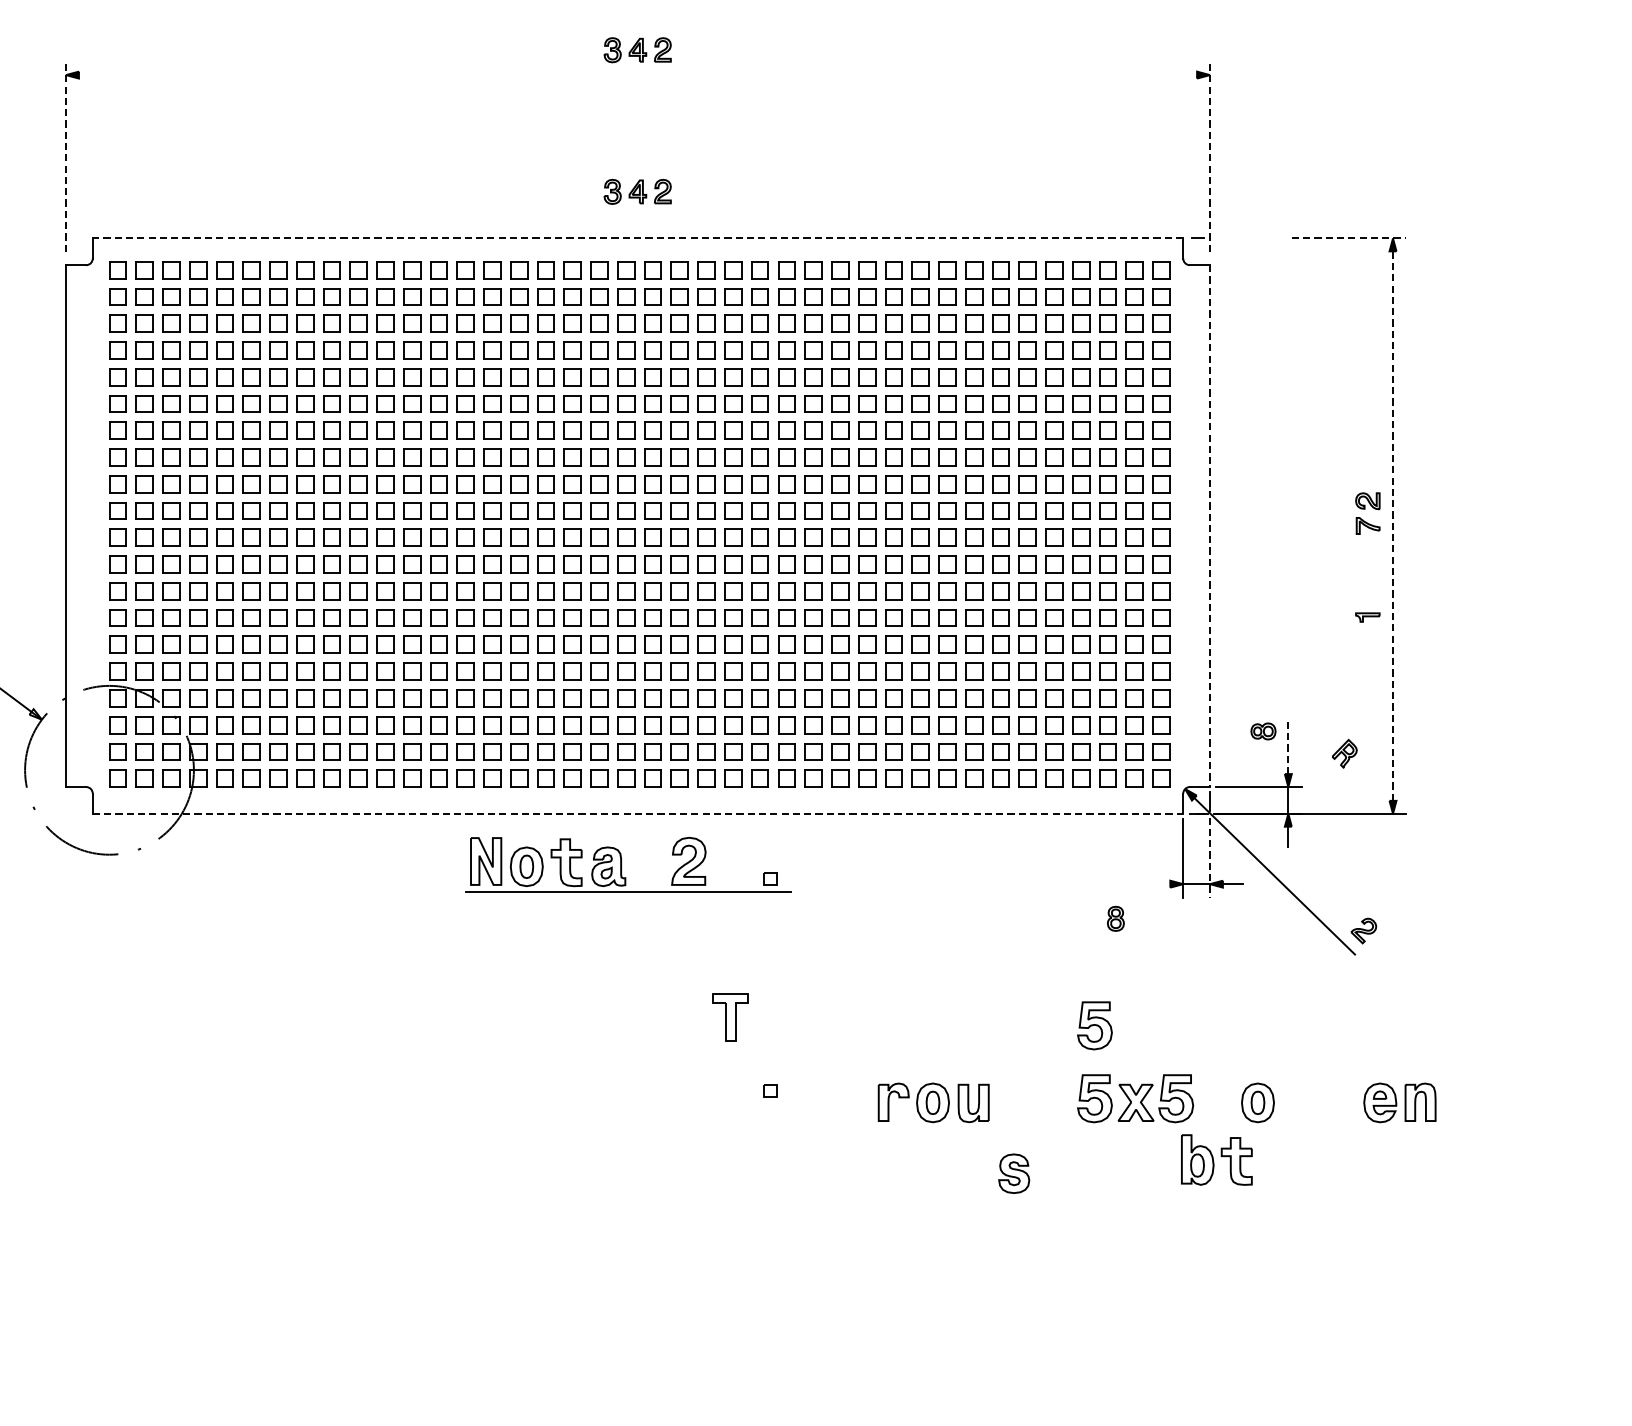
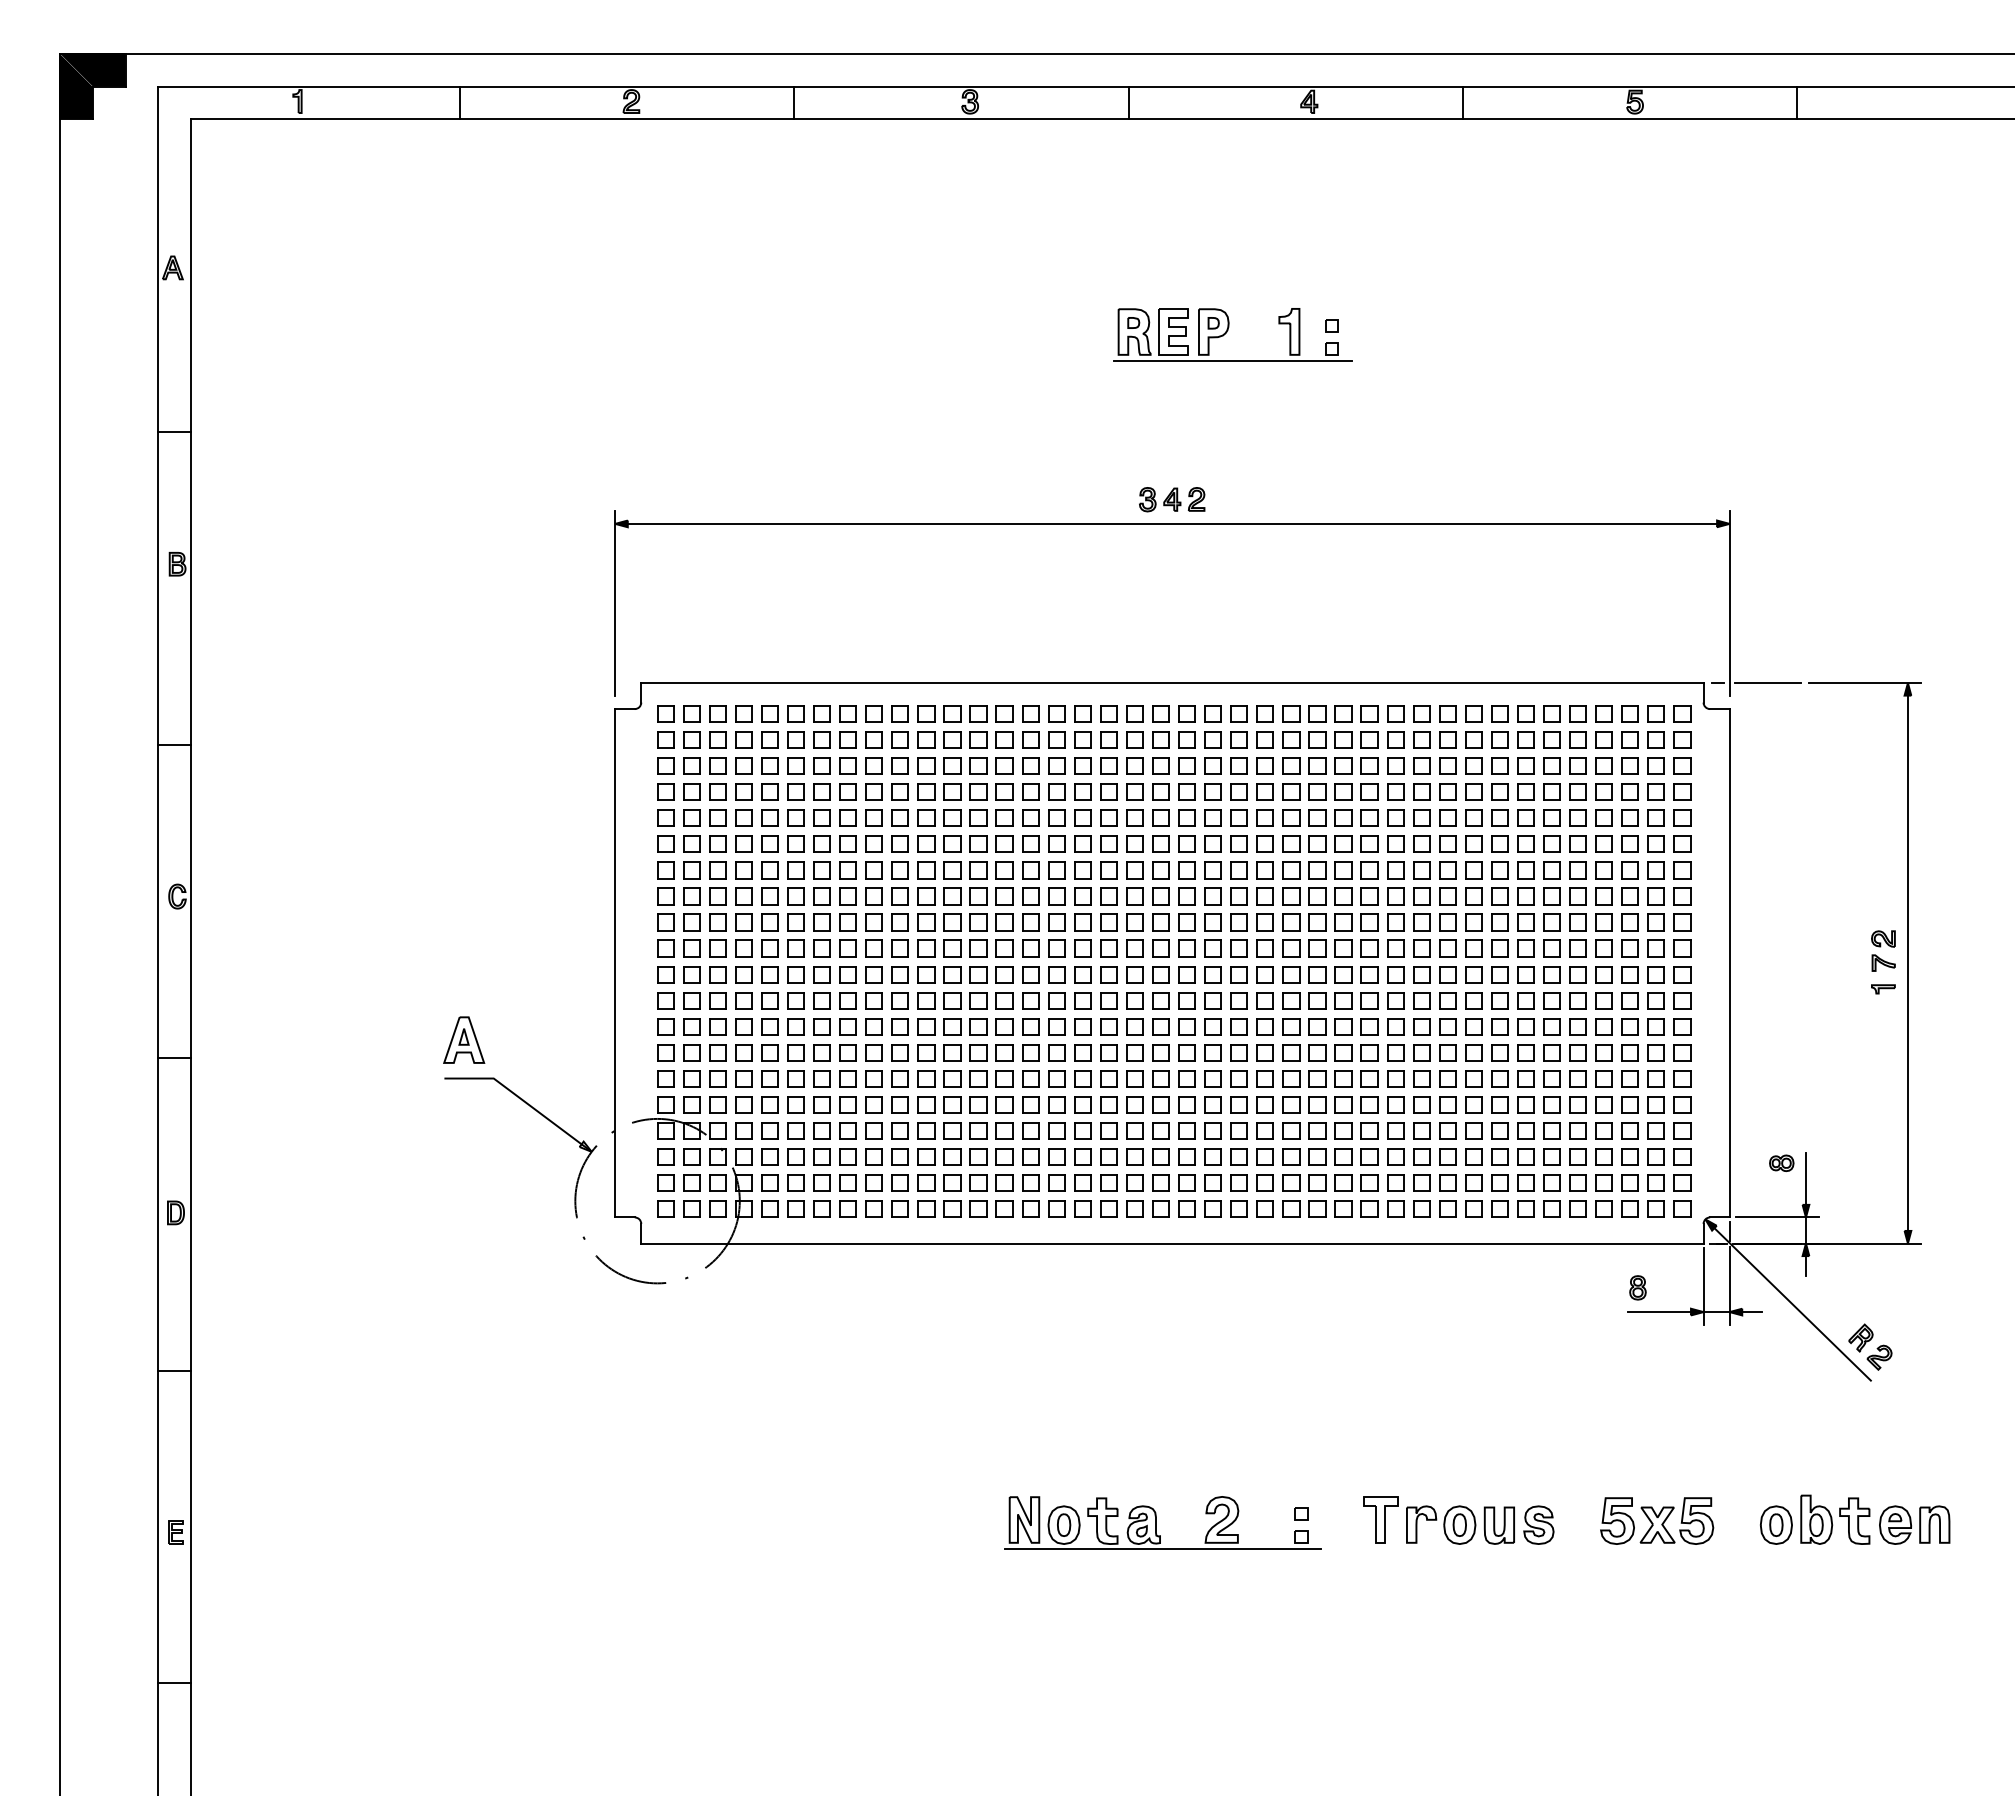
line: (638, 74) -> (1172, 523), added
line: (66, 156) -> (615, 603), dashed -> solid
line: (1209, 156) -> (1729, 603), dashed -> solid
part: (638, 191) -> (1172, 637), removed
line: (637, 238) -> (1171, 683), dashed -> solid
line: (1248, 238) -> (1767, 683), added
line: (1349, 238) -> (1865, 683), dashed -> solid
line: (1209, 526) -> (1729, 963), dashed -> solid
line: (1392, 526) -> (1907, 963), dashed -> solid
part: (1367, 617) -> (1883, 989), moved
line: (1287, 748) -> (1805, 1179), dashed -> solid
part: (1344, 753) -> (1860, 1337), moved
line: (638, 813) -> (1172, 1243), dashed -> solid
line: (1209, 857) -> (1729, 1286), dashed -> solid
part: (627, 864) -> (1162, 1522), moved
line: (1137, 884) -> (1659, 1312), added
part: (1115, 918) -> (1637, 1287), moved
part: (730, 1017) -> (1380, 1519), moved
part: (1094, 1025) -> (1617, 1449), removed
part: (1217, 1159) -> (1835, 1519), moved
part: (1013, 1173) -> (1538, 1524), moved

